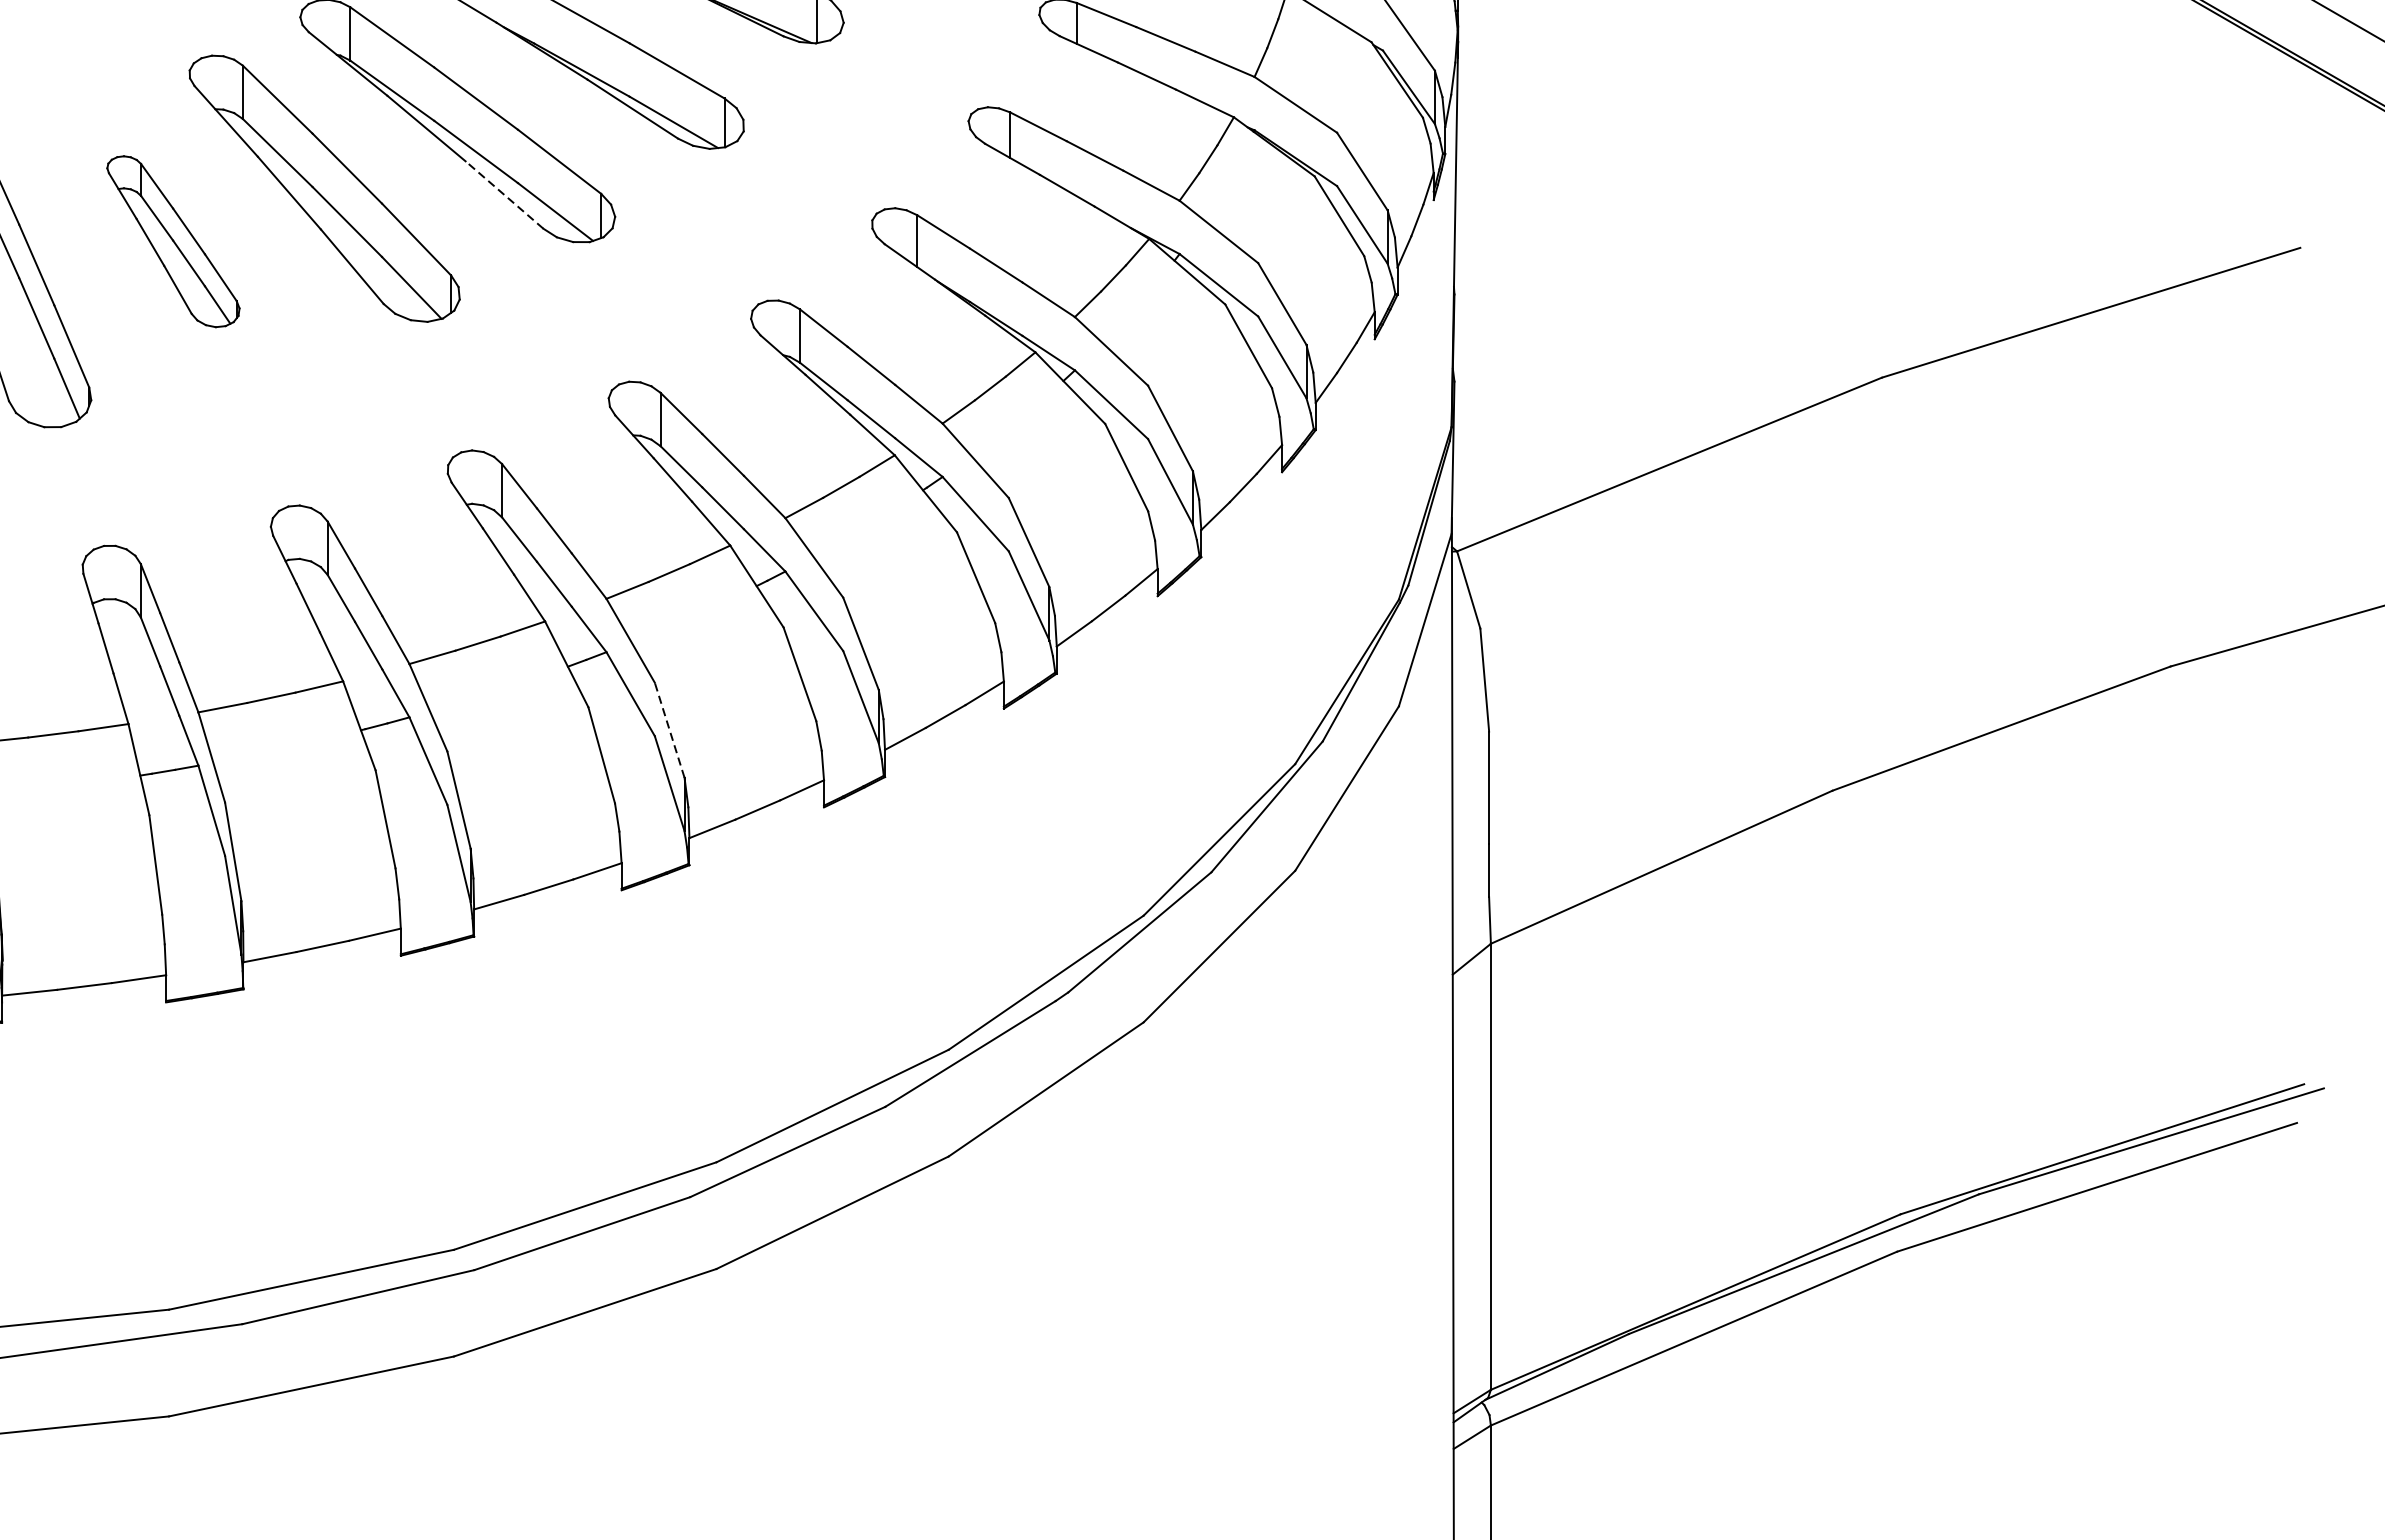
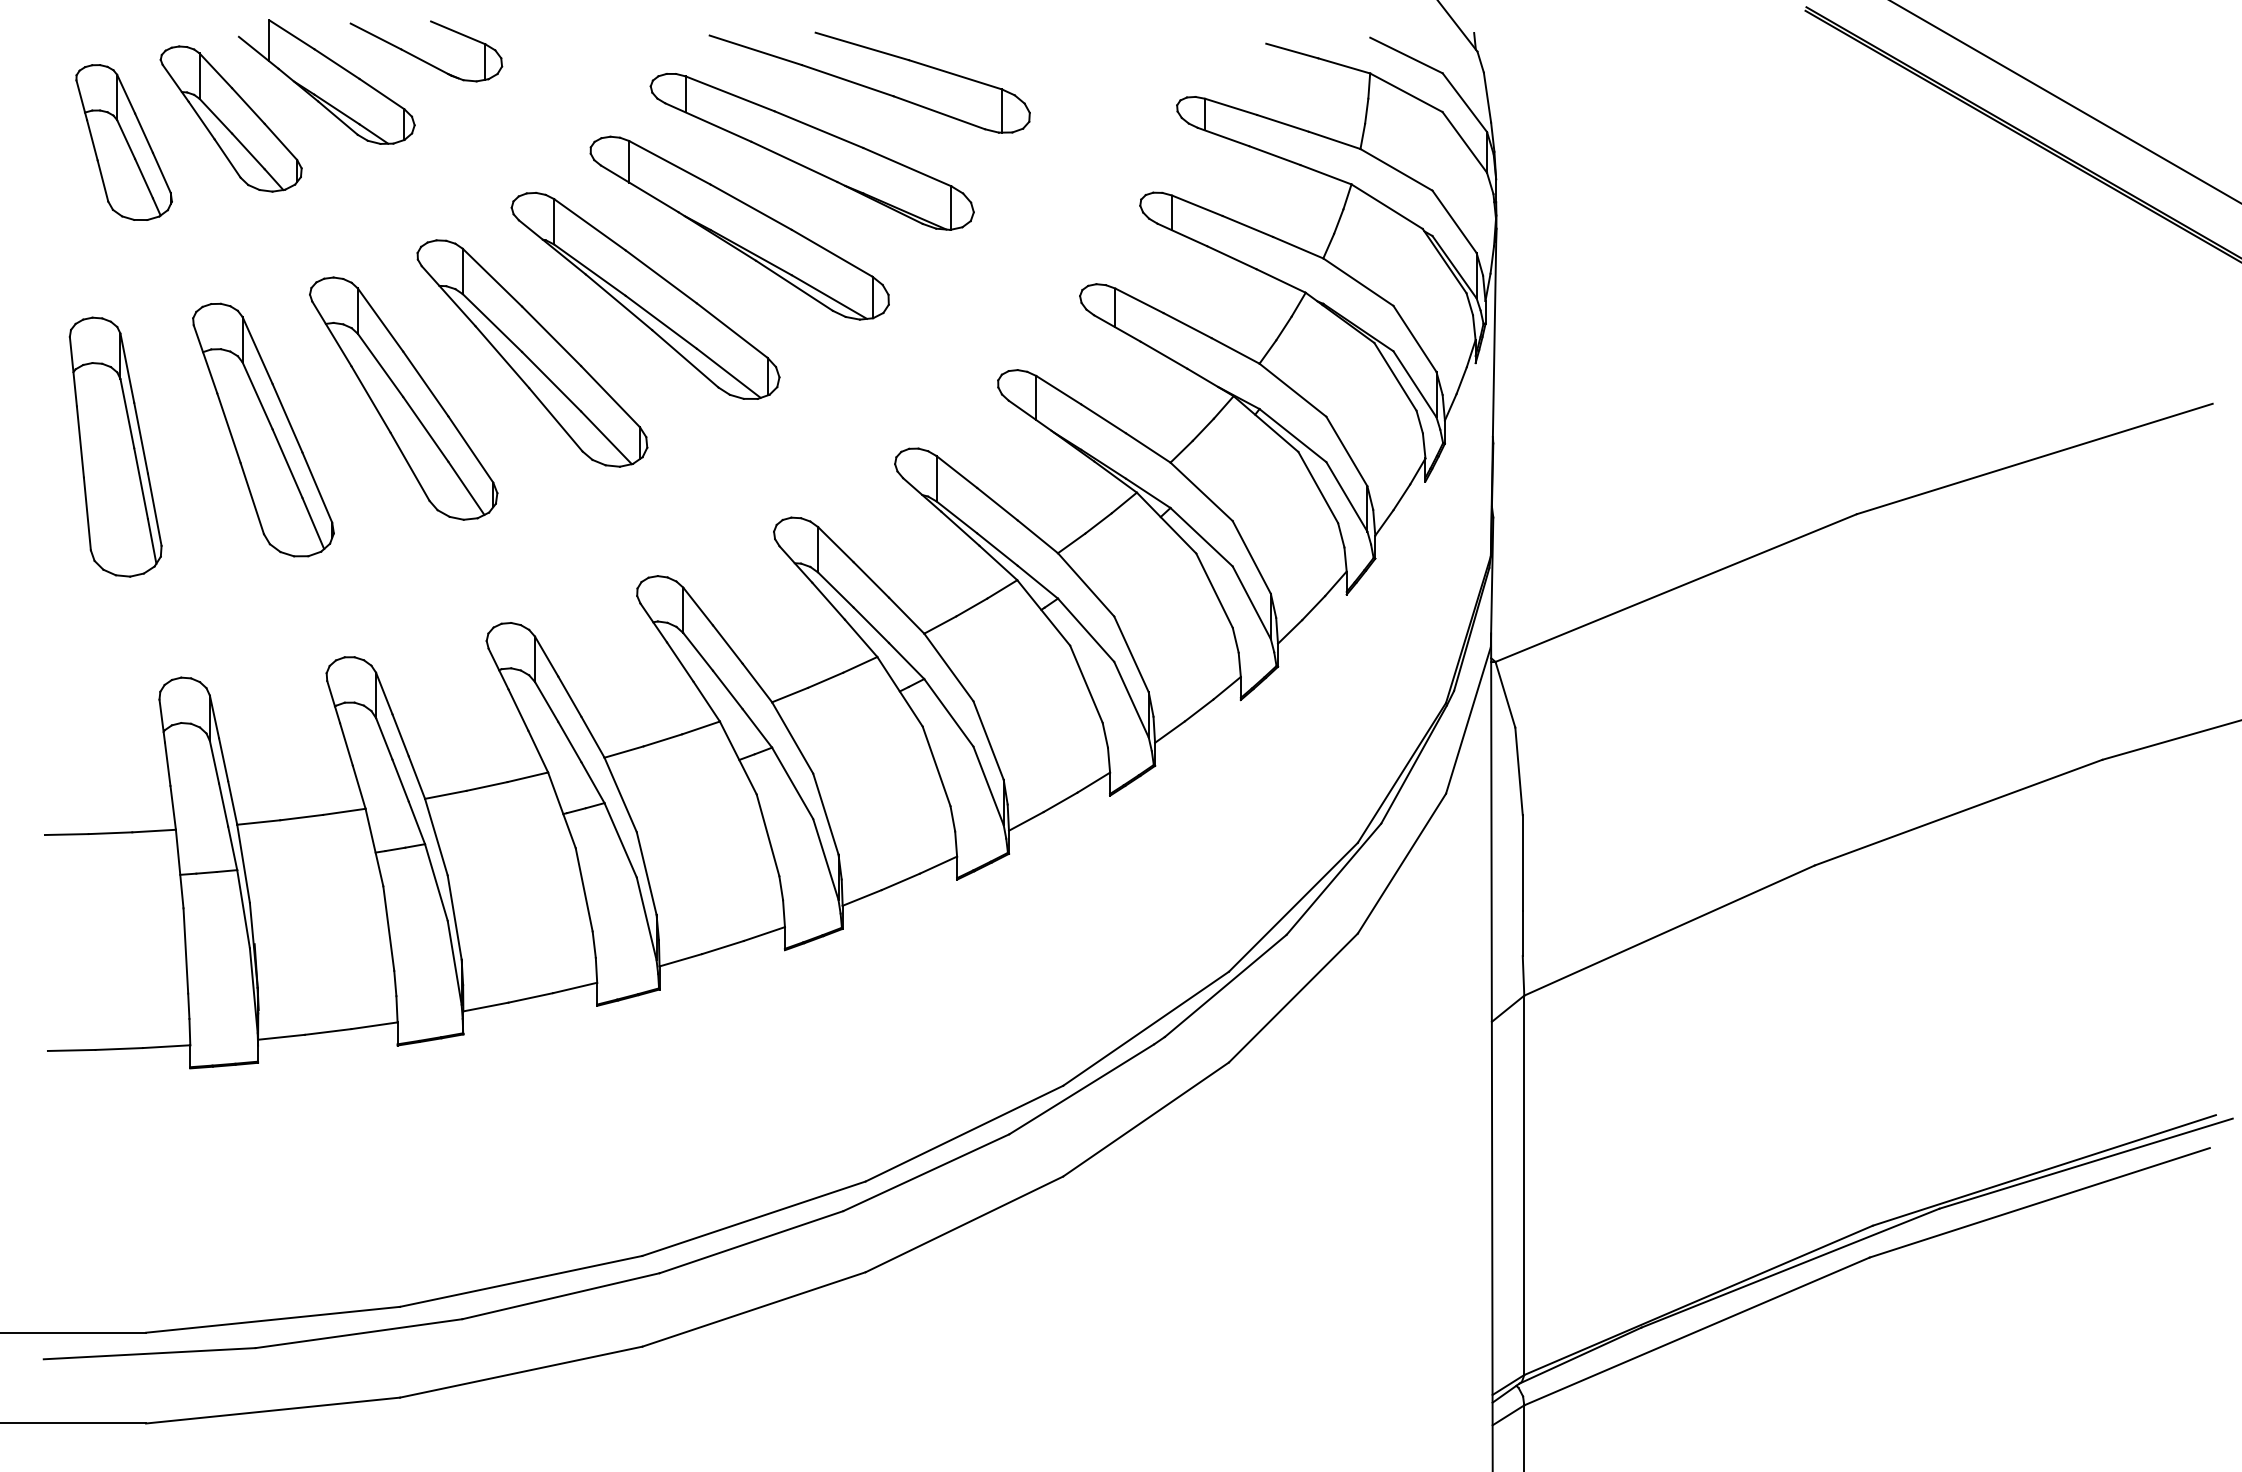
line: (504, 194) -> (685, 358), dashed -> solid
part: (173, 241) -> (403, 398), size x1.67
line: (669, 729) -> (825, 813), dashed -> solid

